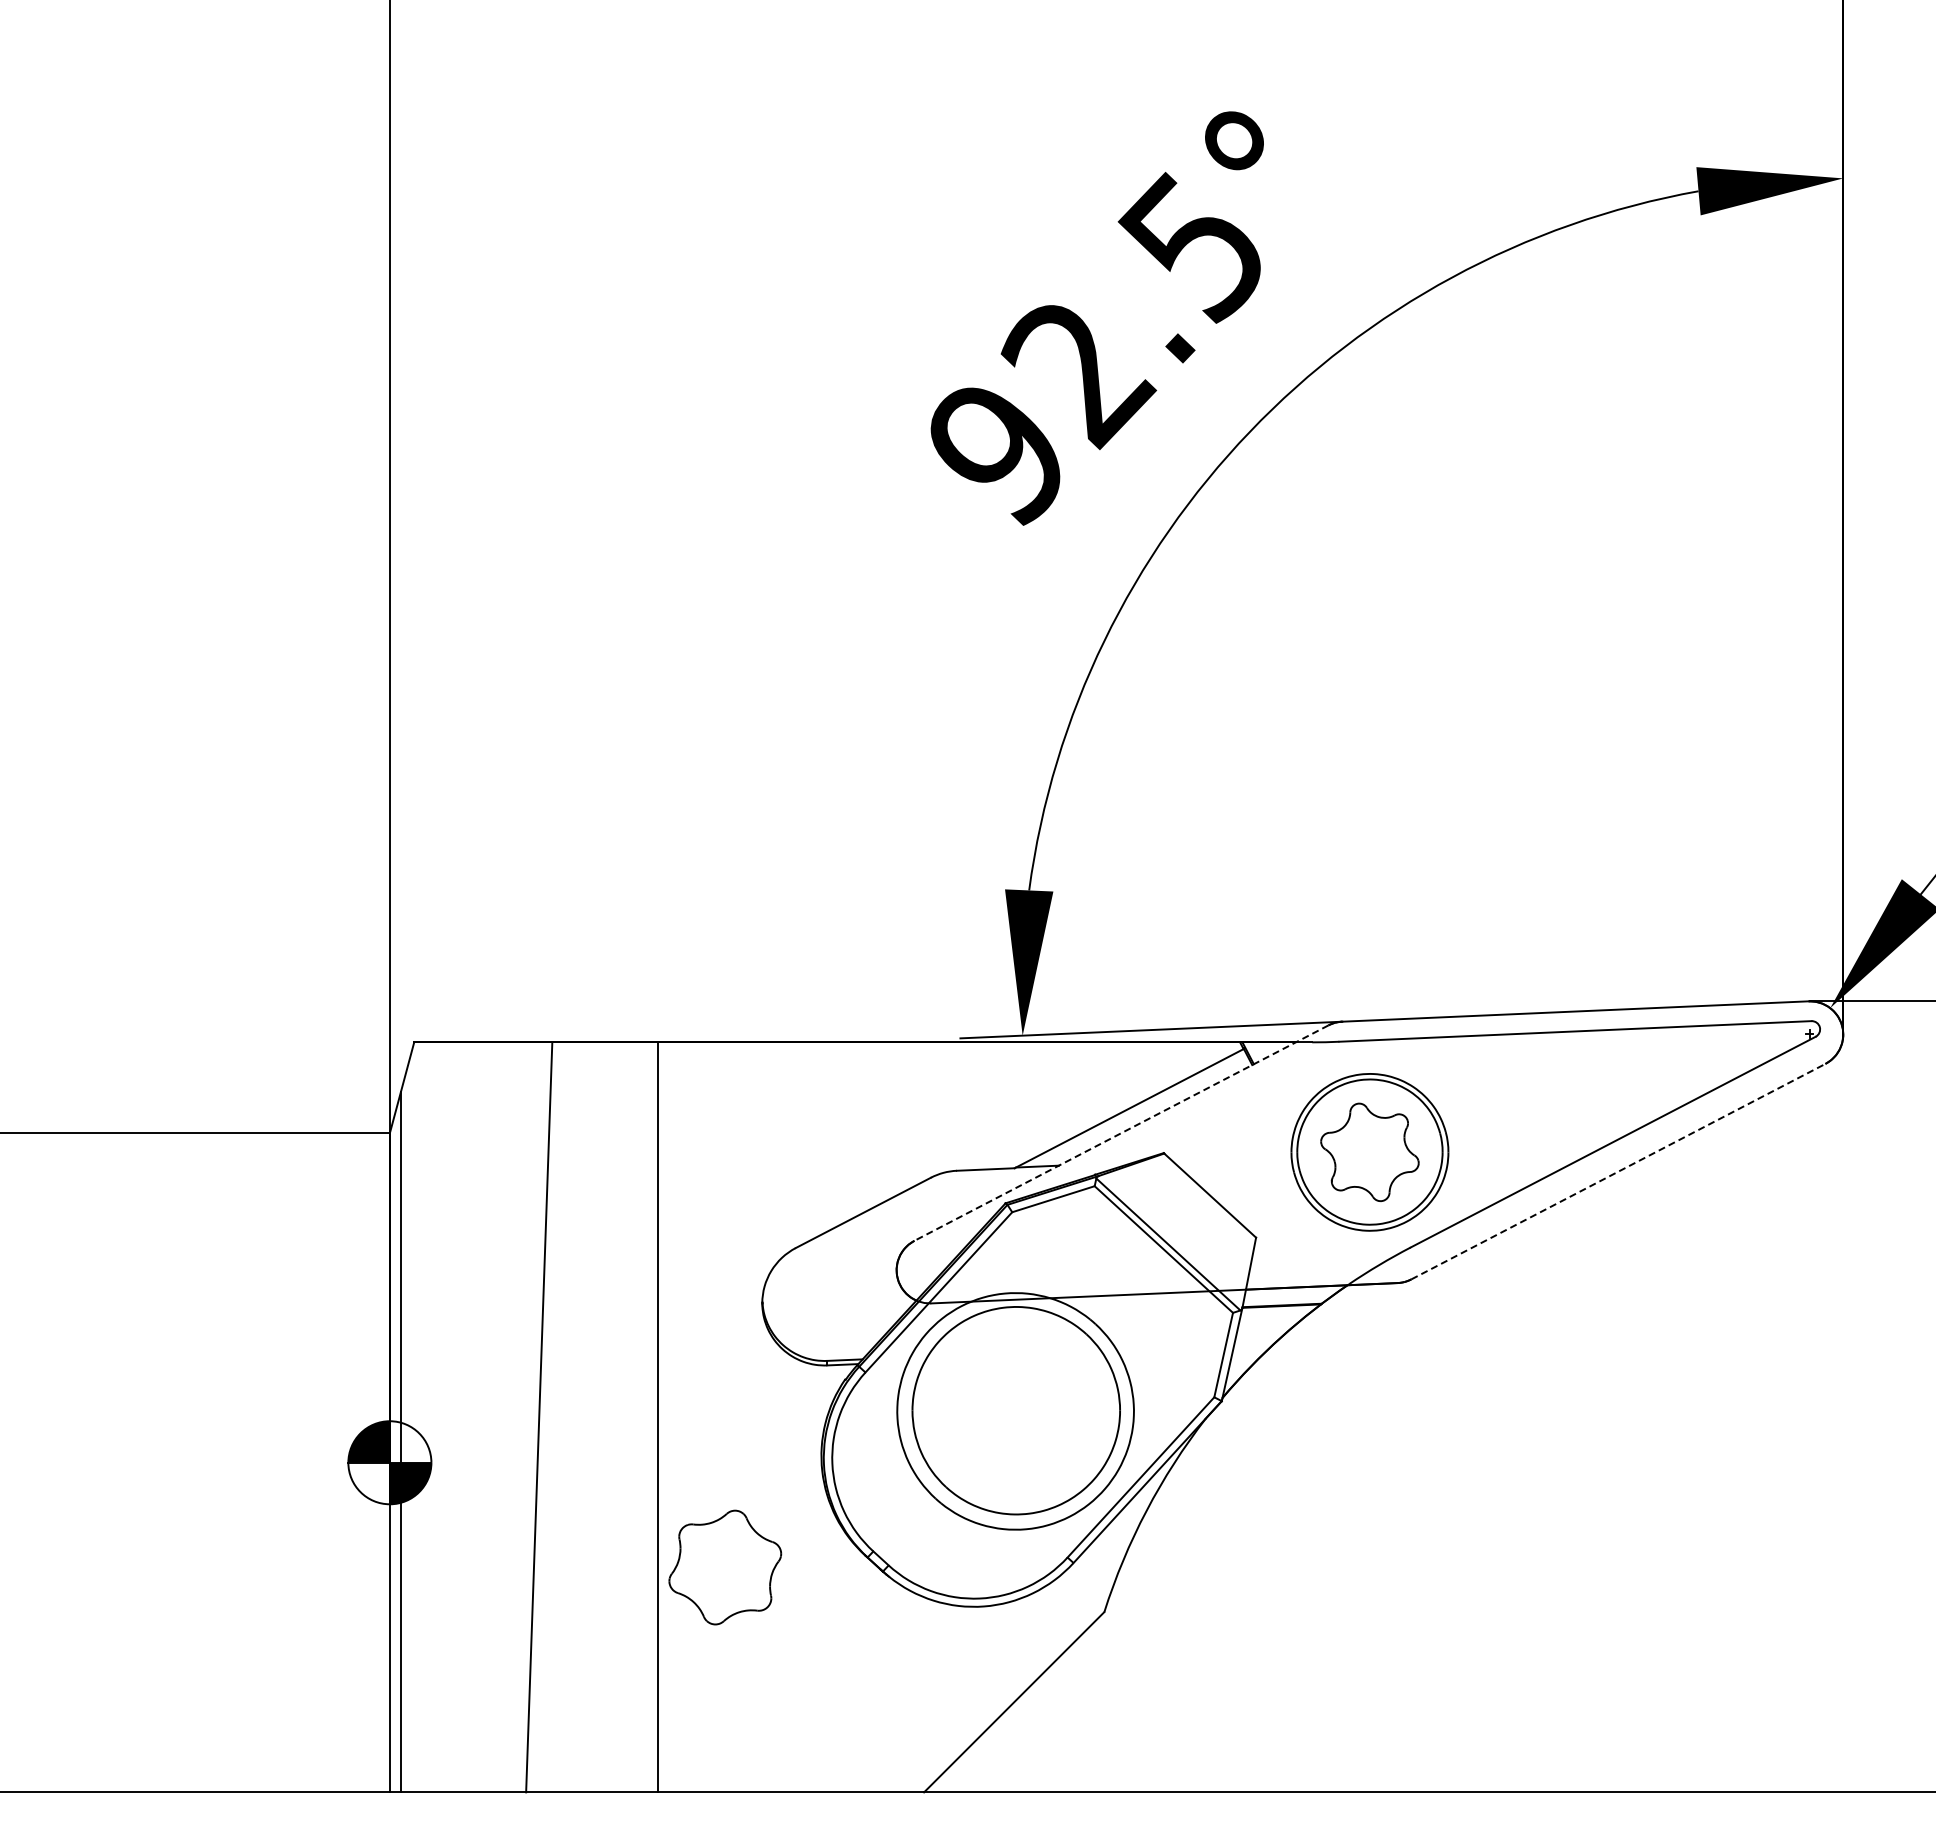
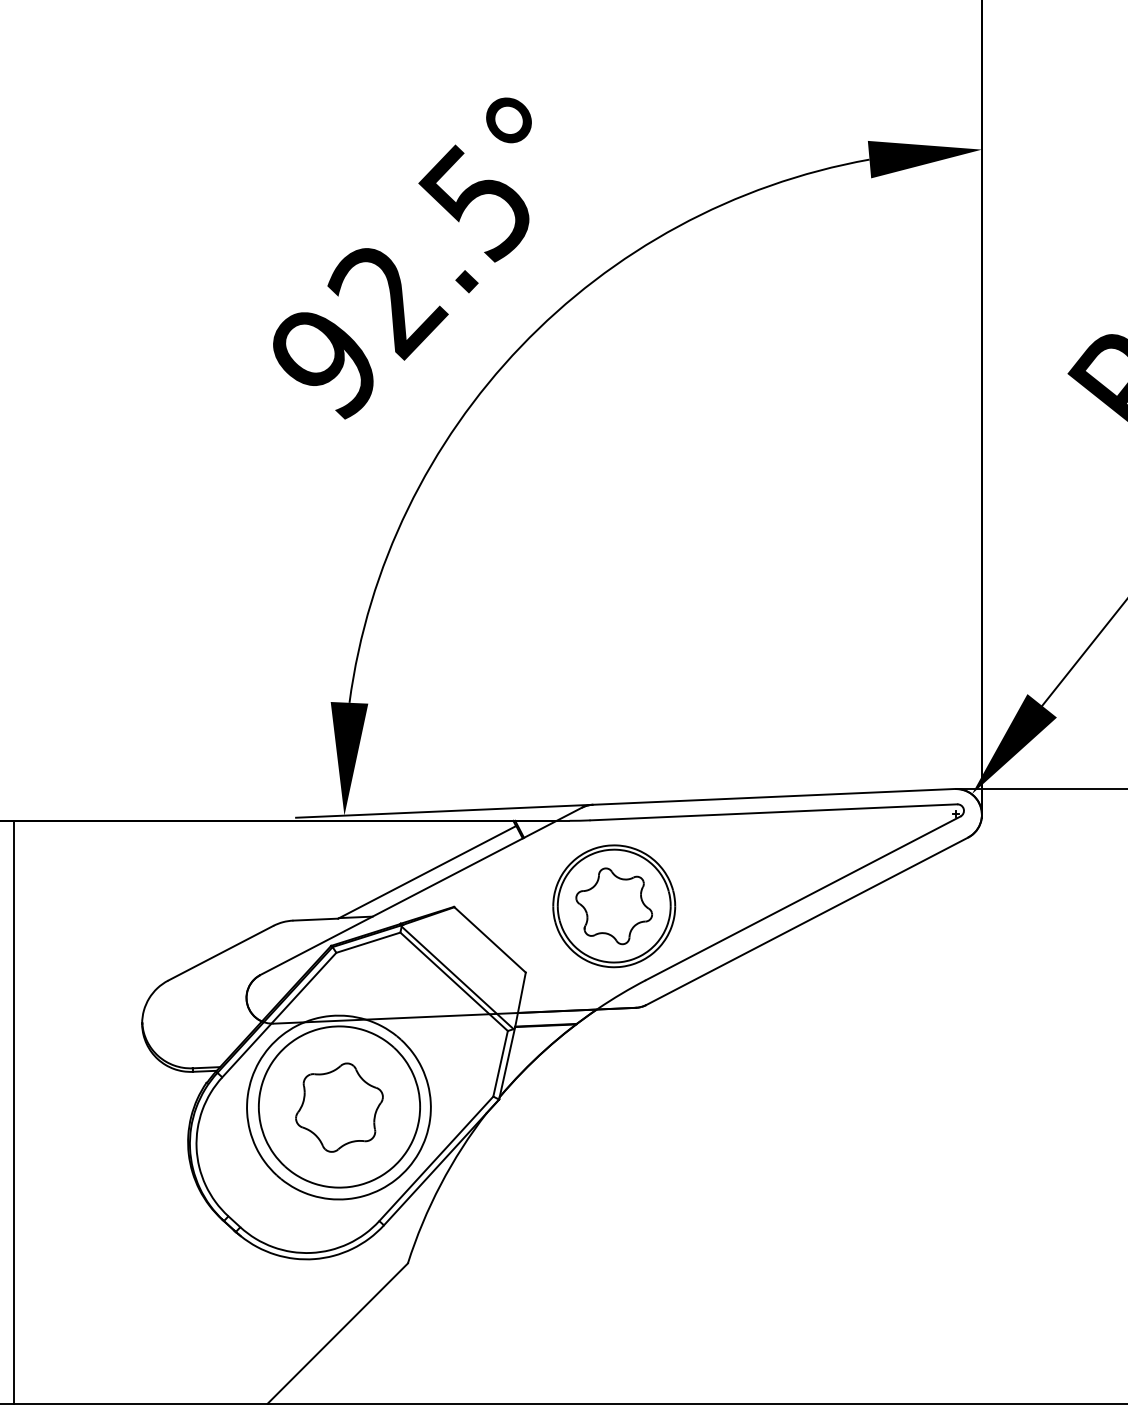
line: (1121, 1133) -> (421, 891), dashed -> solid
line: (1618, 1171) -> (807, 921), dashed -> solid
line: (658, 1417) -> (14, 1112), moved
part: (725, 1567) -> (339, 1107), moved

